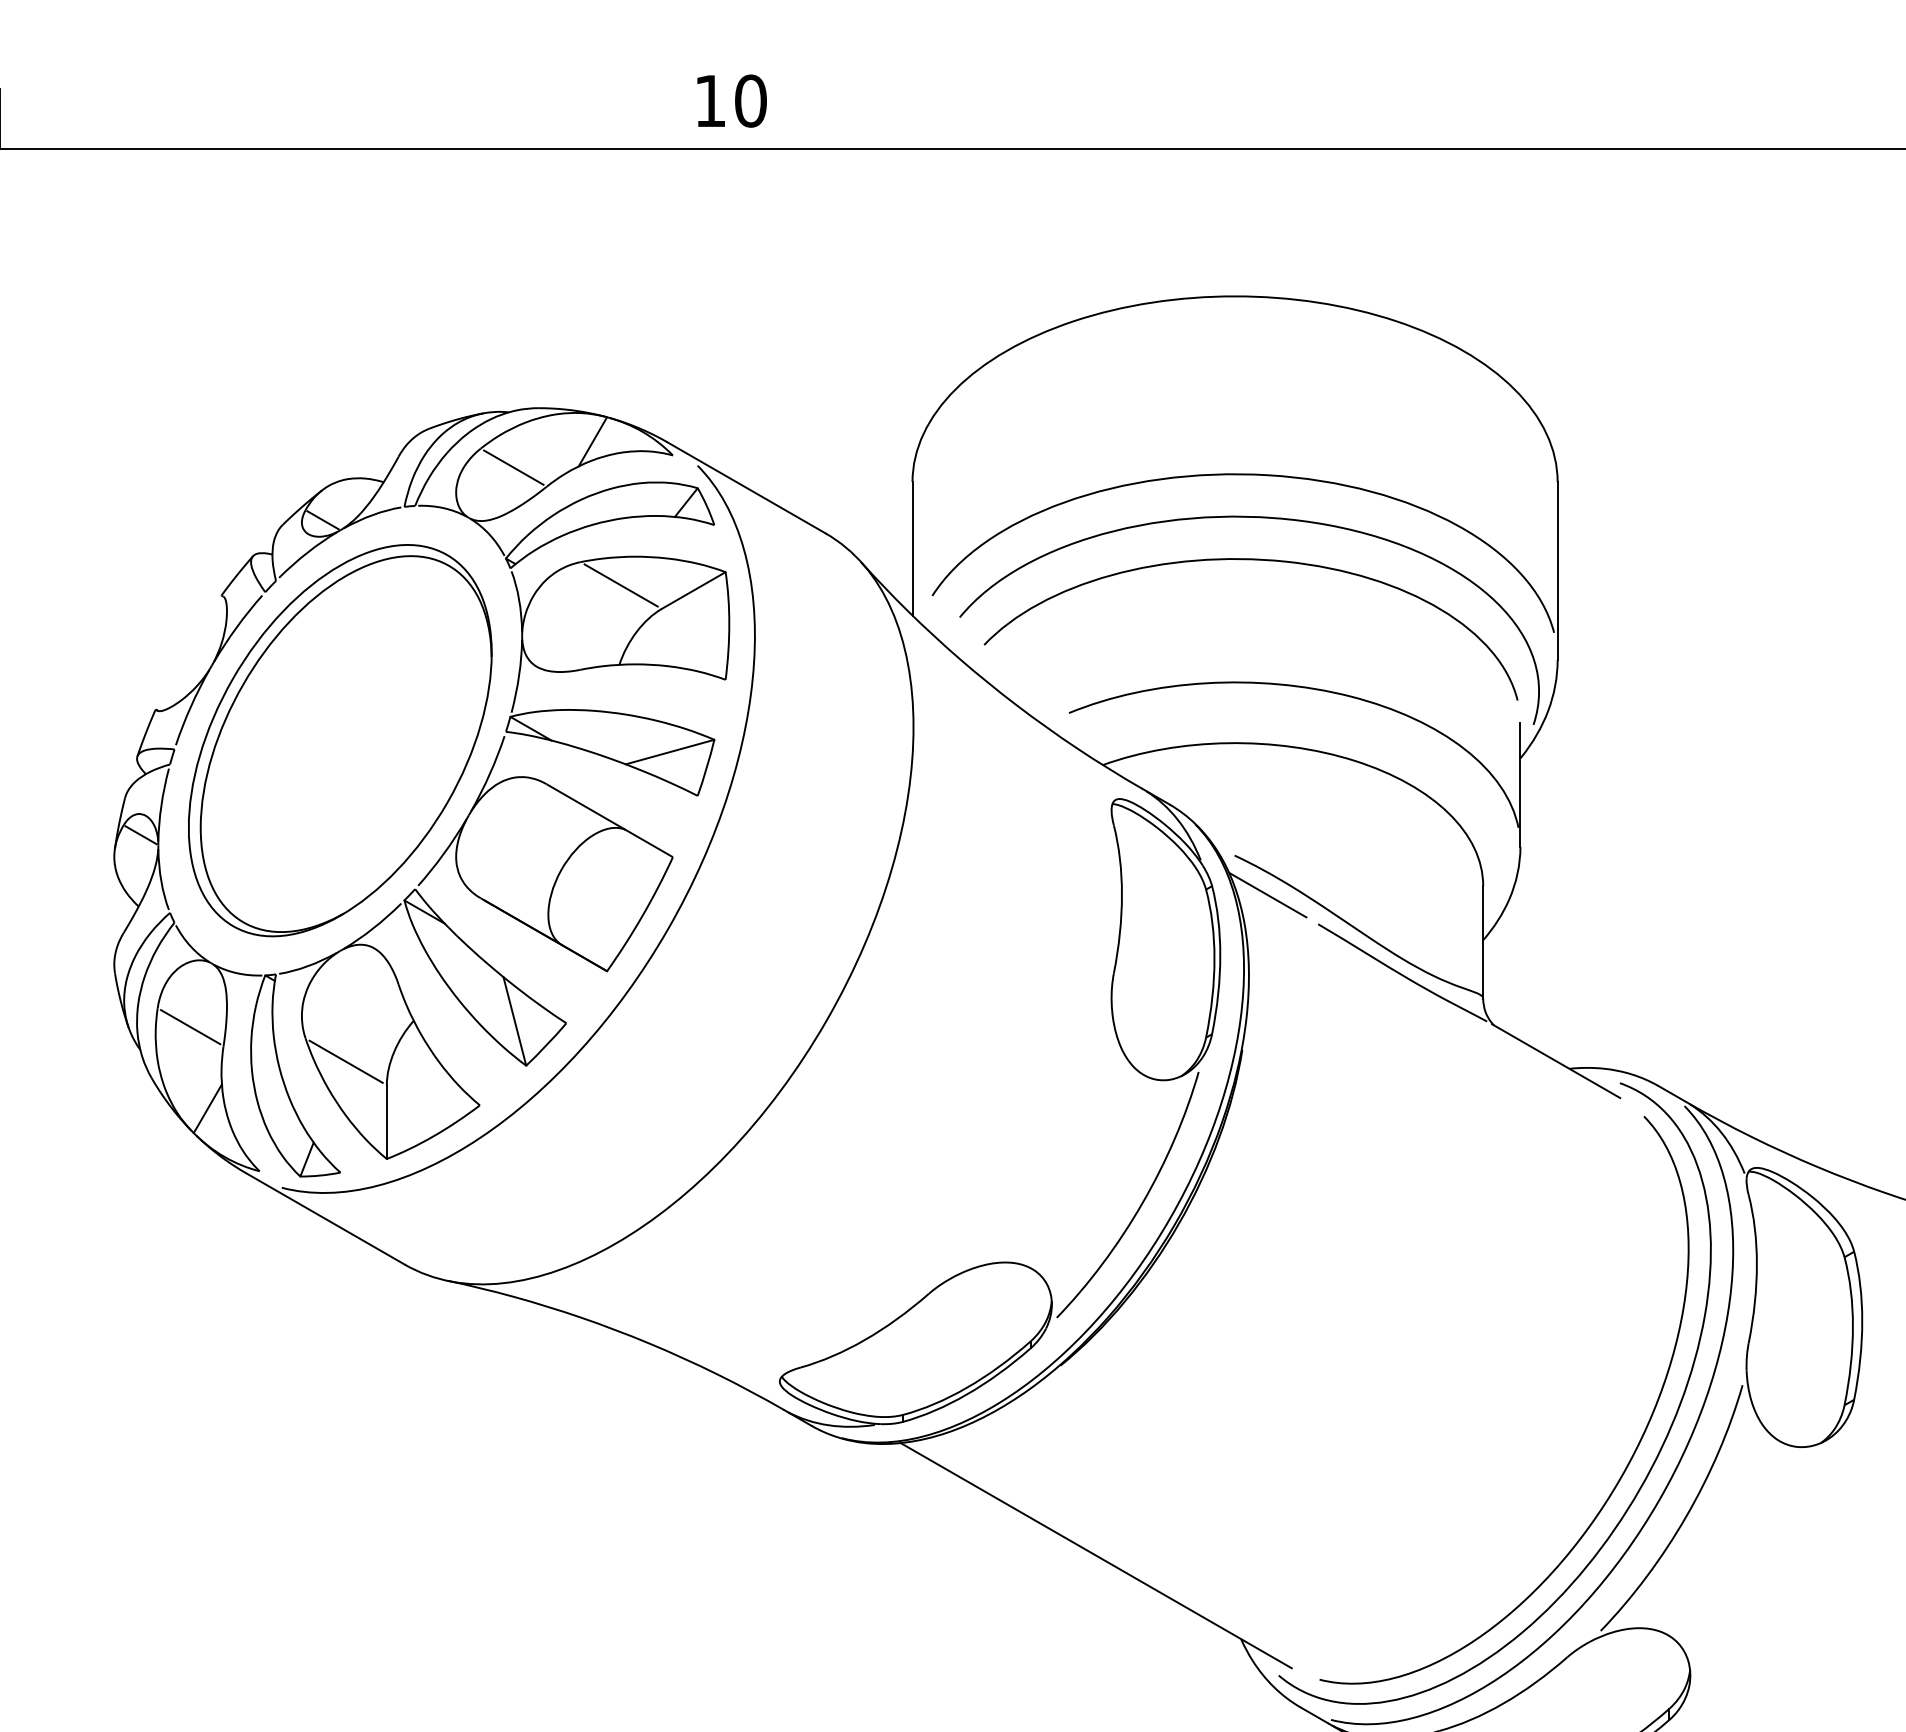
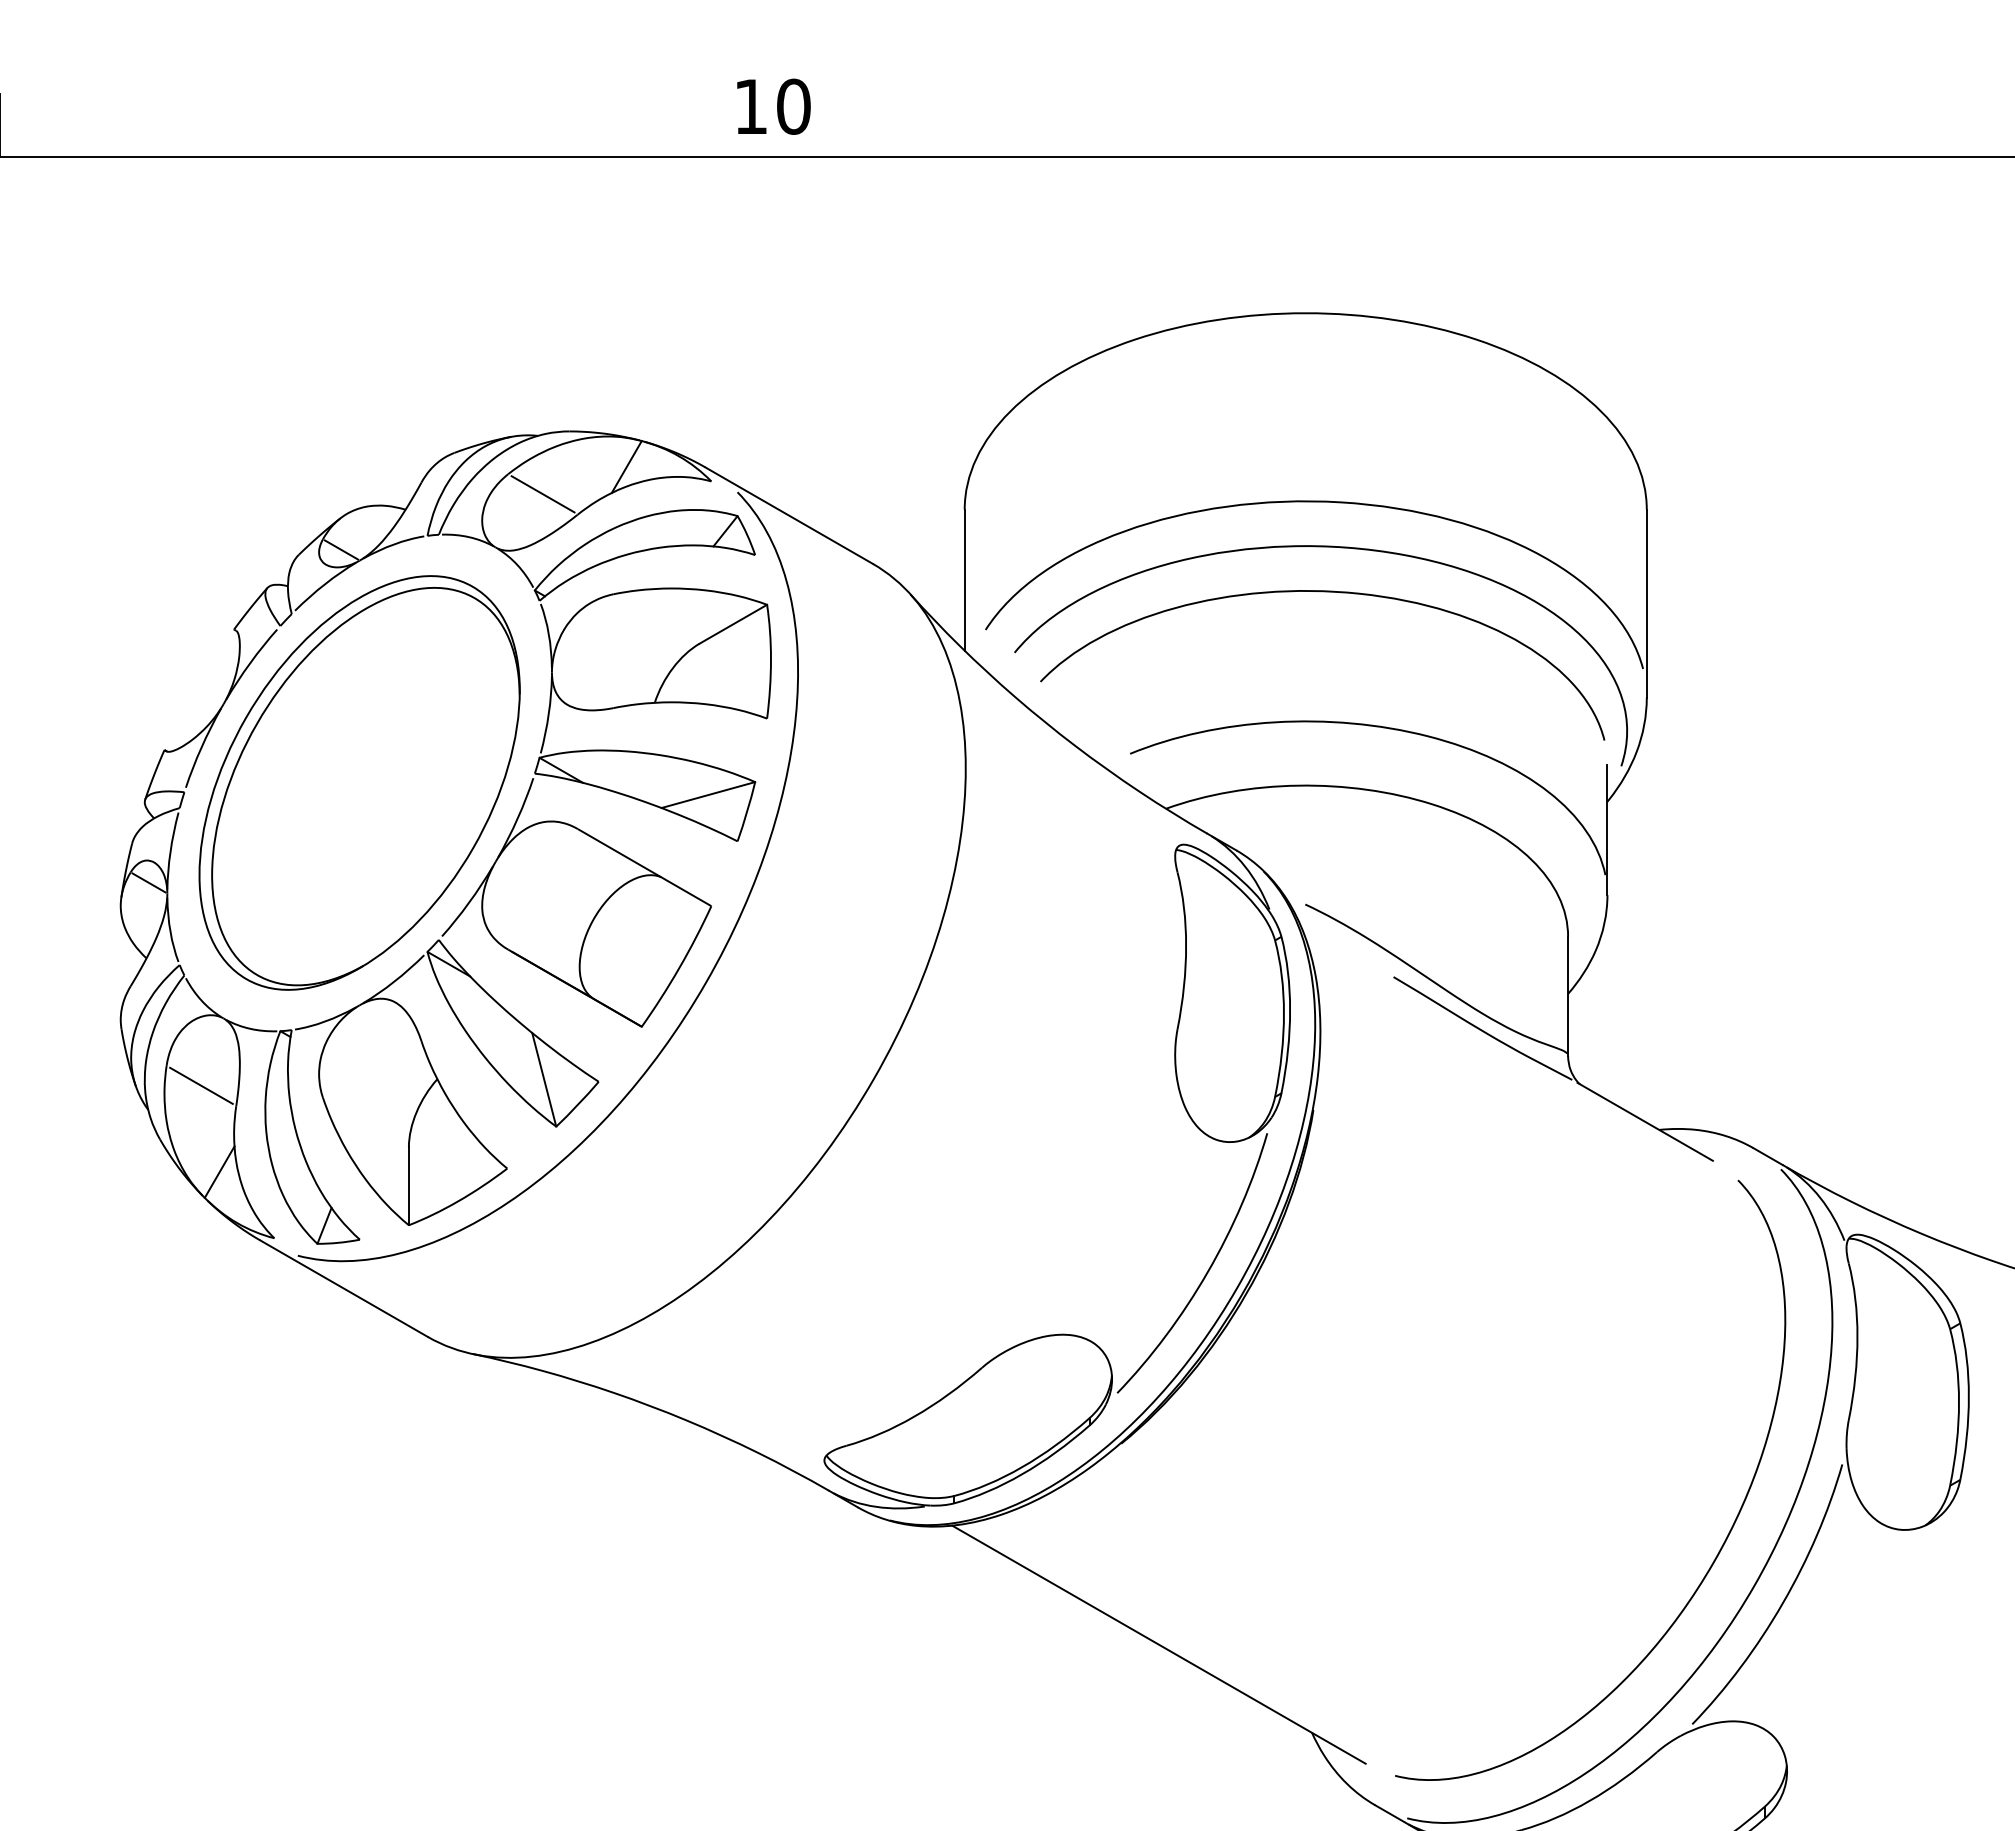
line: (621, 585) -> (656, 618), removed
line: (1267, 894) -> (1340, 945), removed
line: (345, 1061) -> (365, 1122), removed
curve: (1643, 1480) -> (1737, 1565), removed

